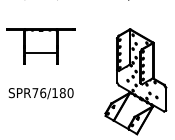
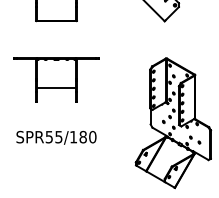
text: (38, 92) -> (53, 136), SPR76/180 -> SPR55/180

